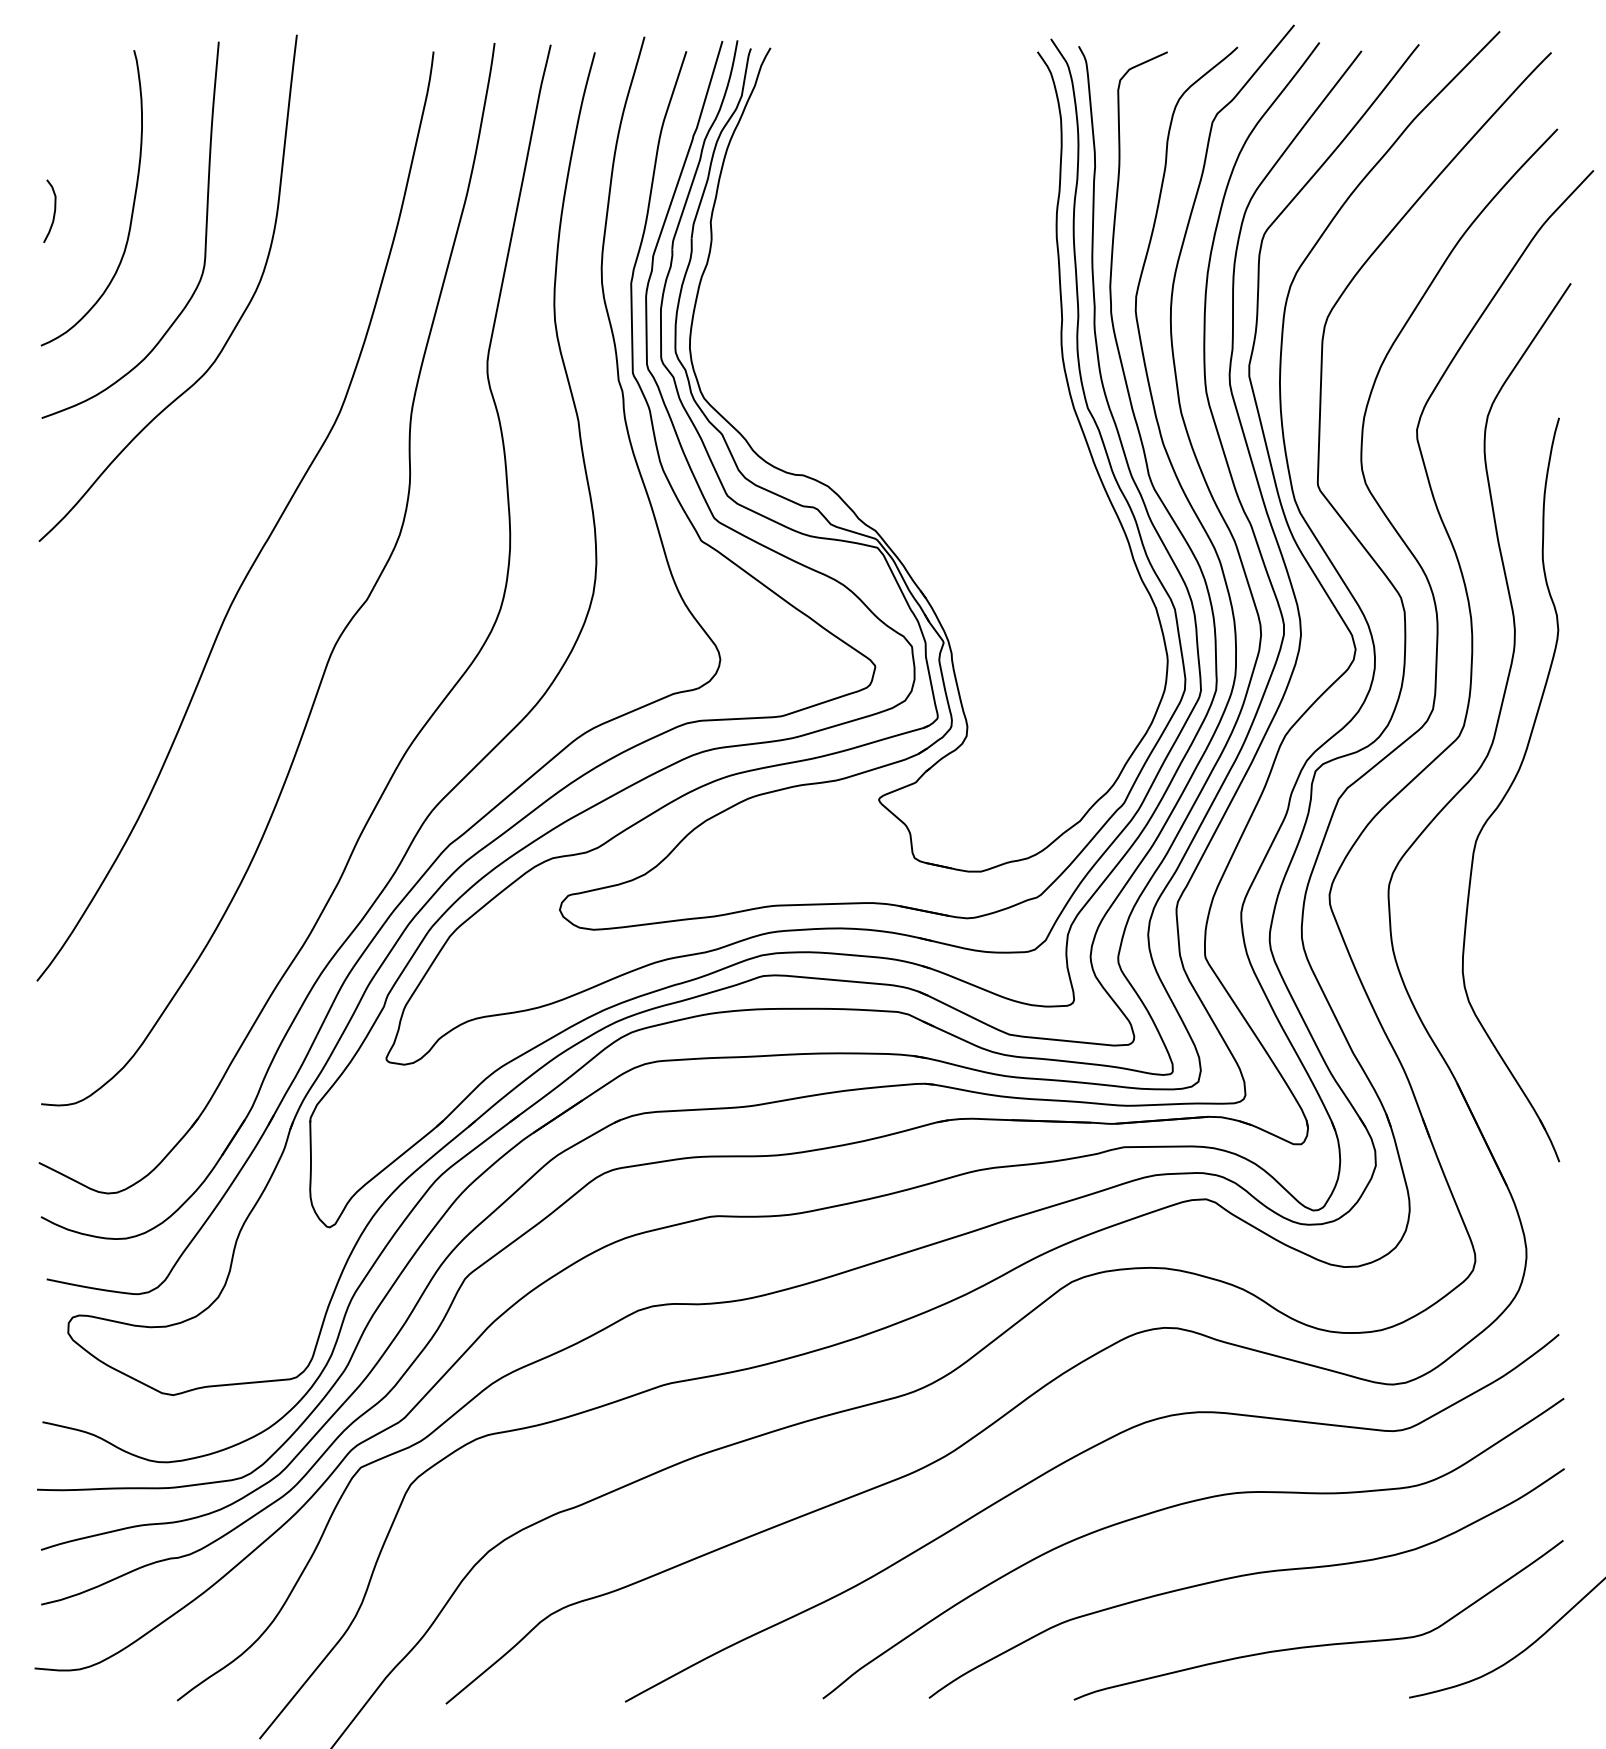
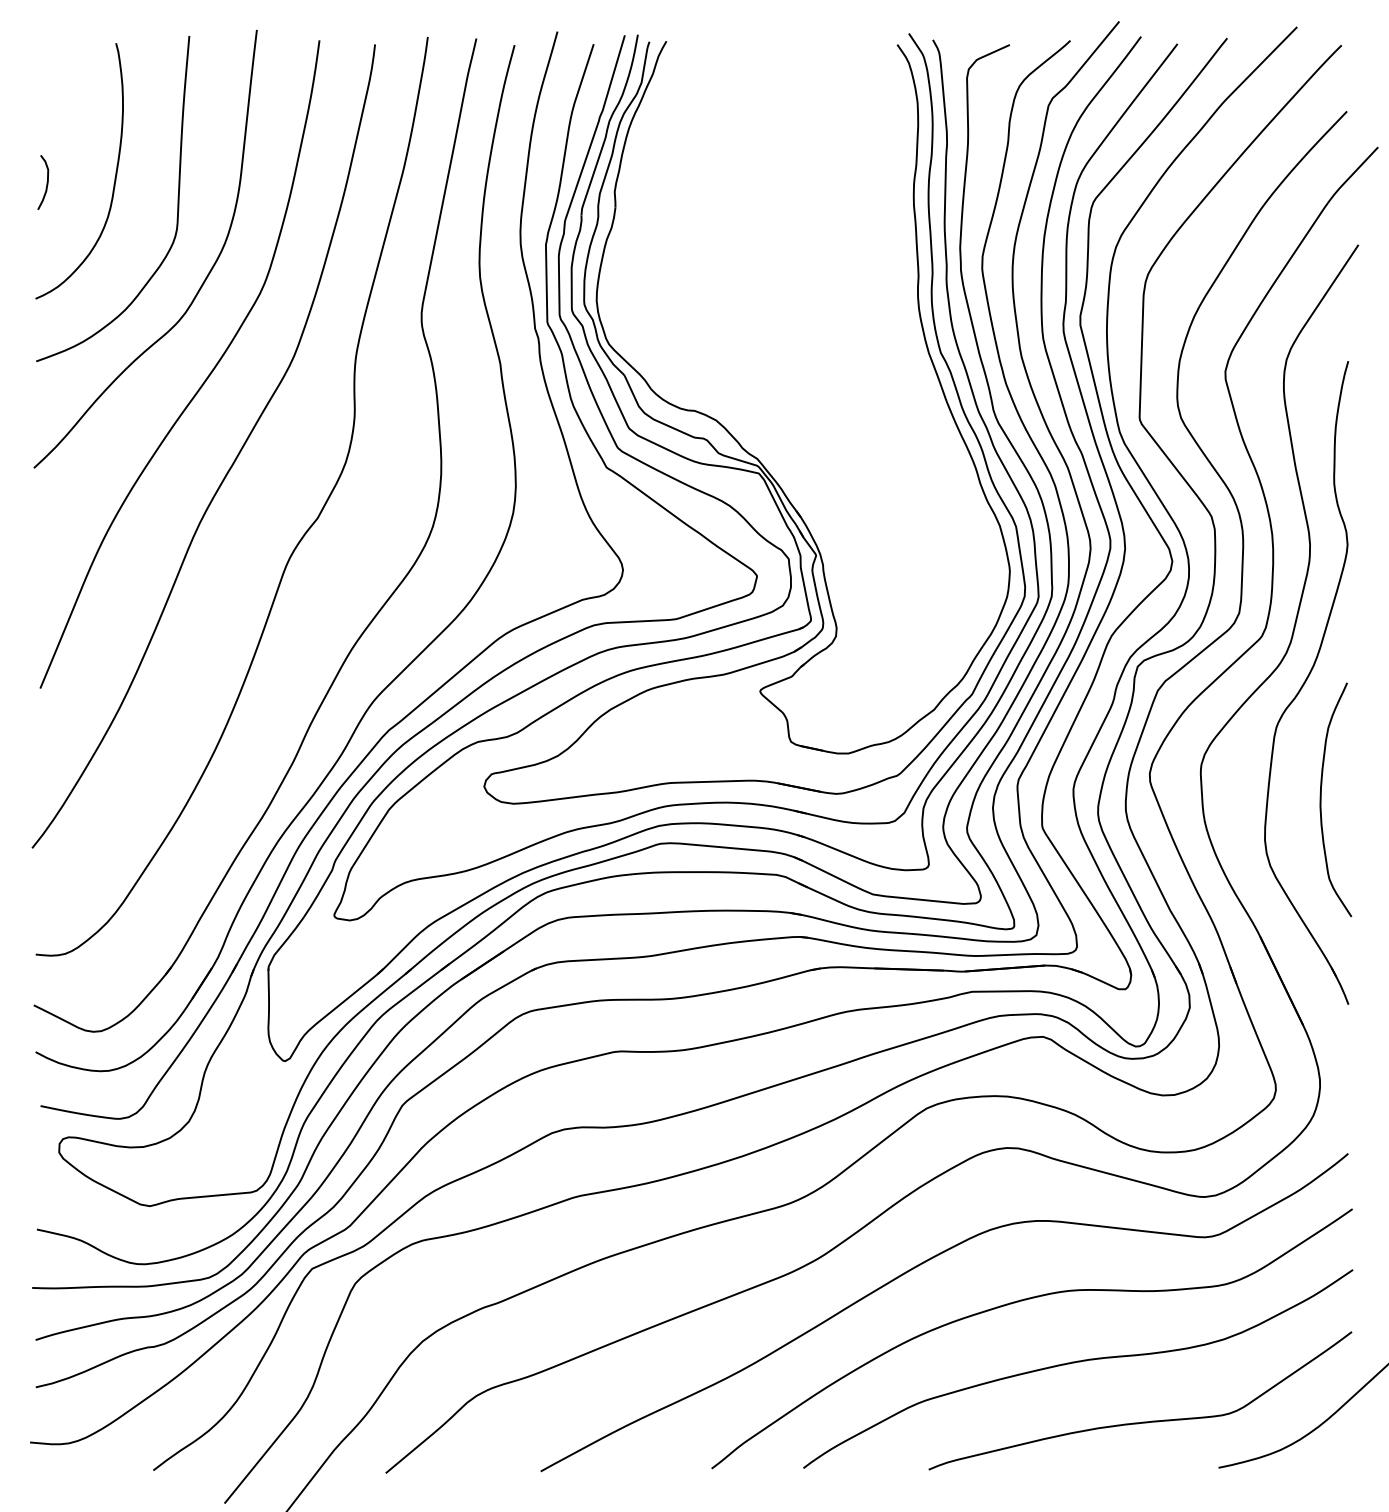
curve: (235, 441) -> (203, 381), added
curve: (1528, 924) -> (1321, 799), added

